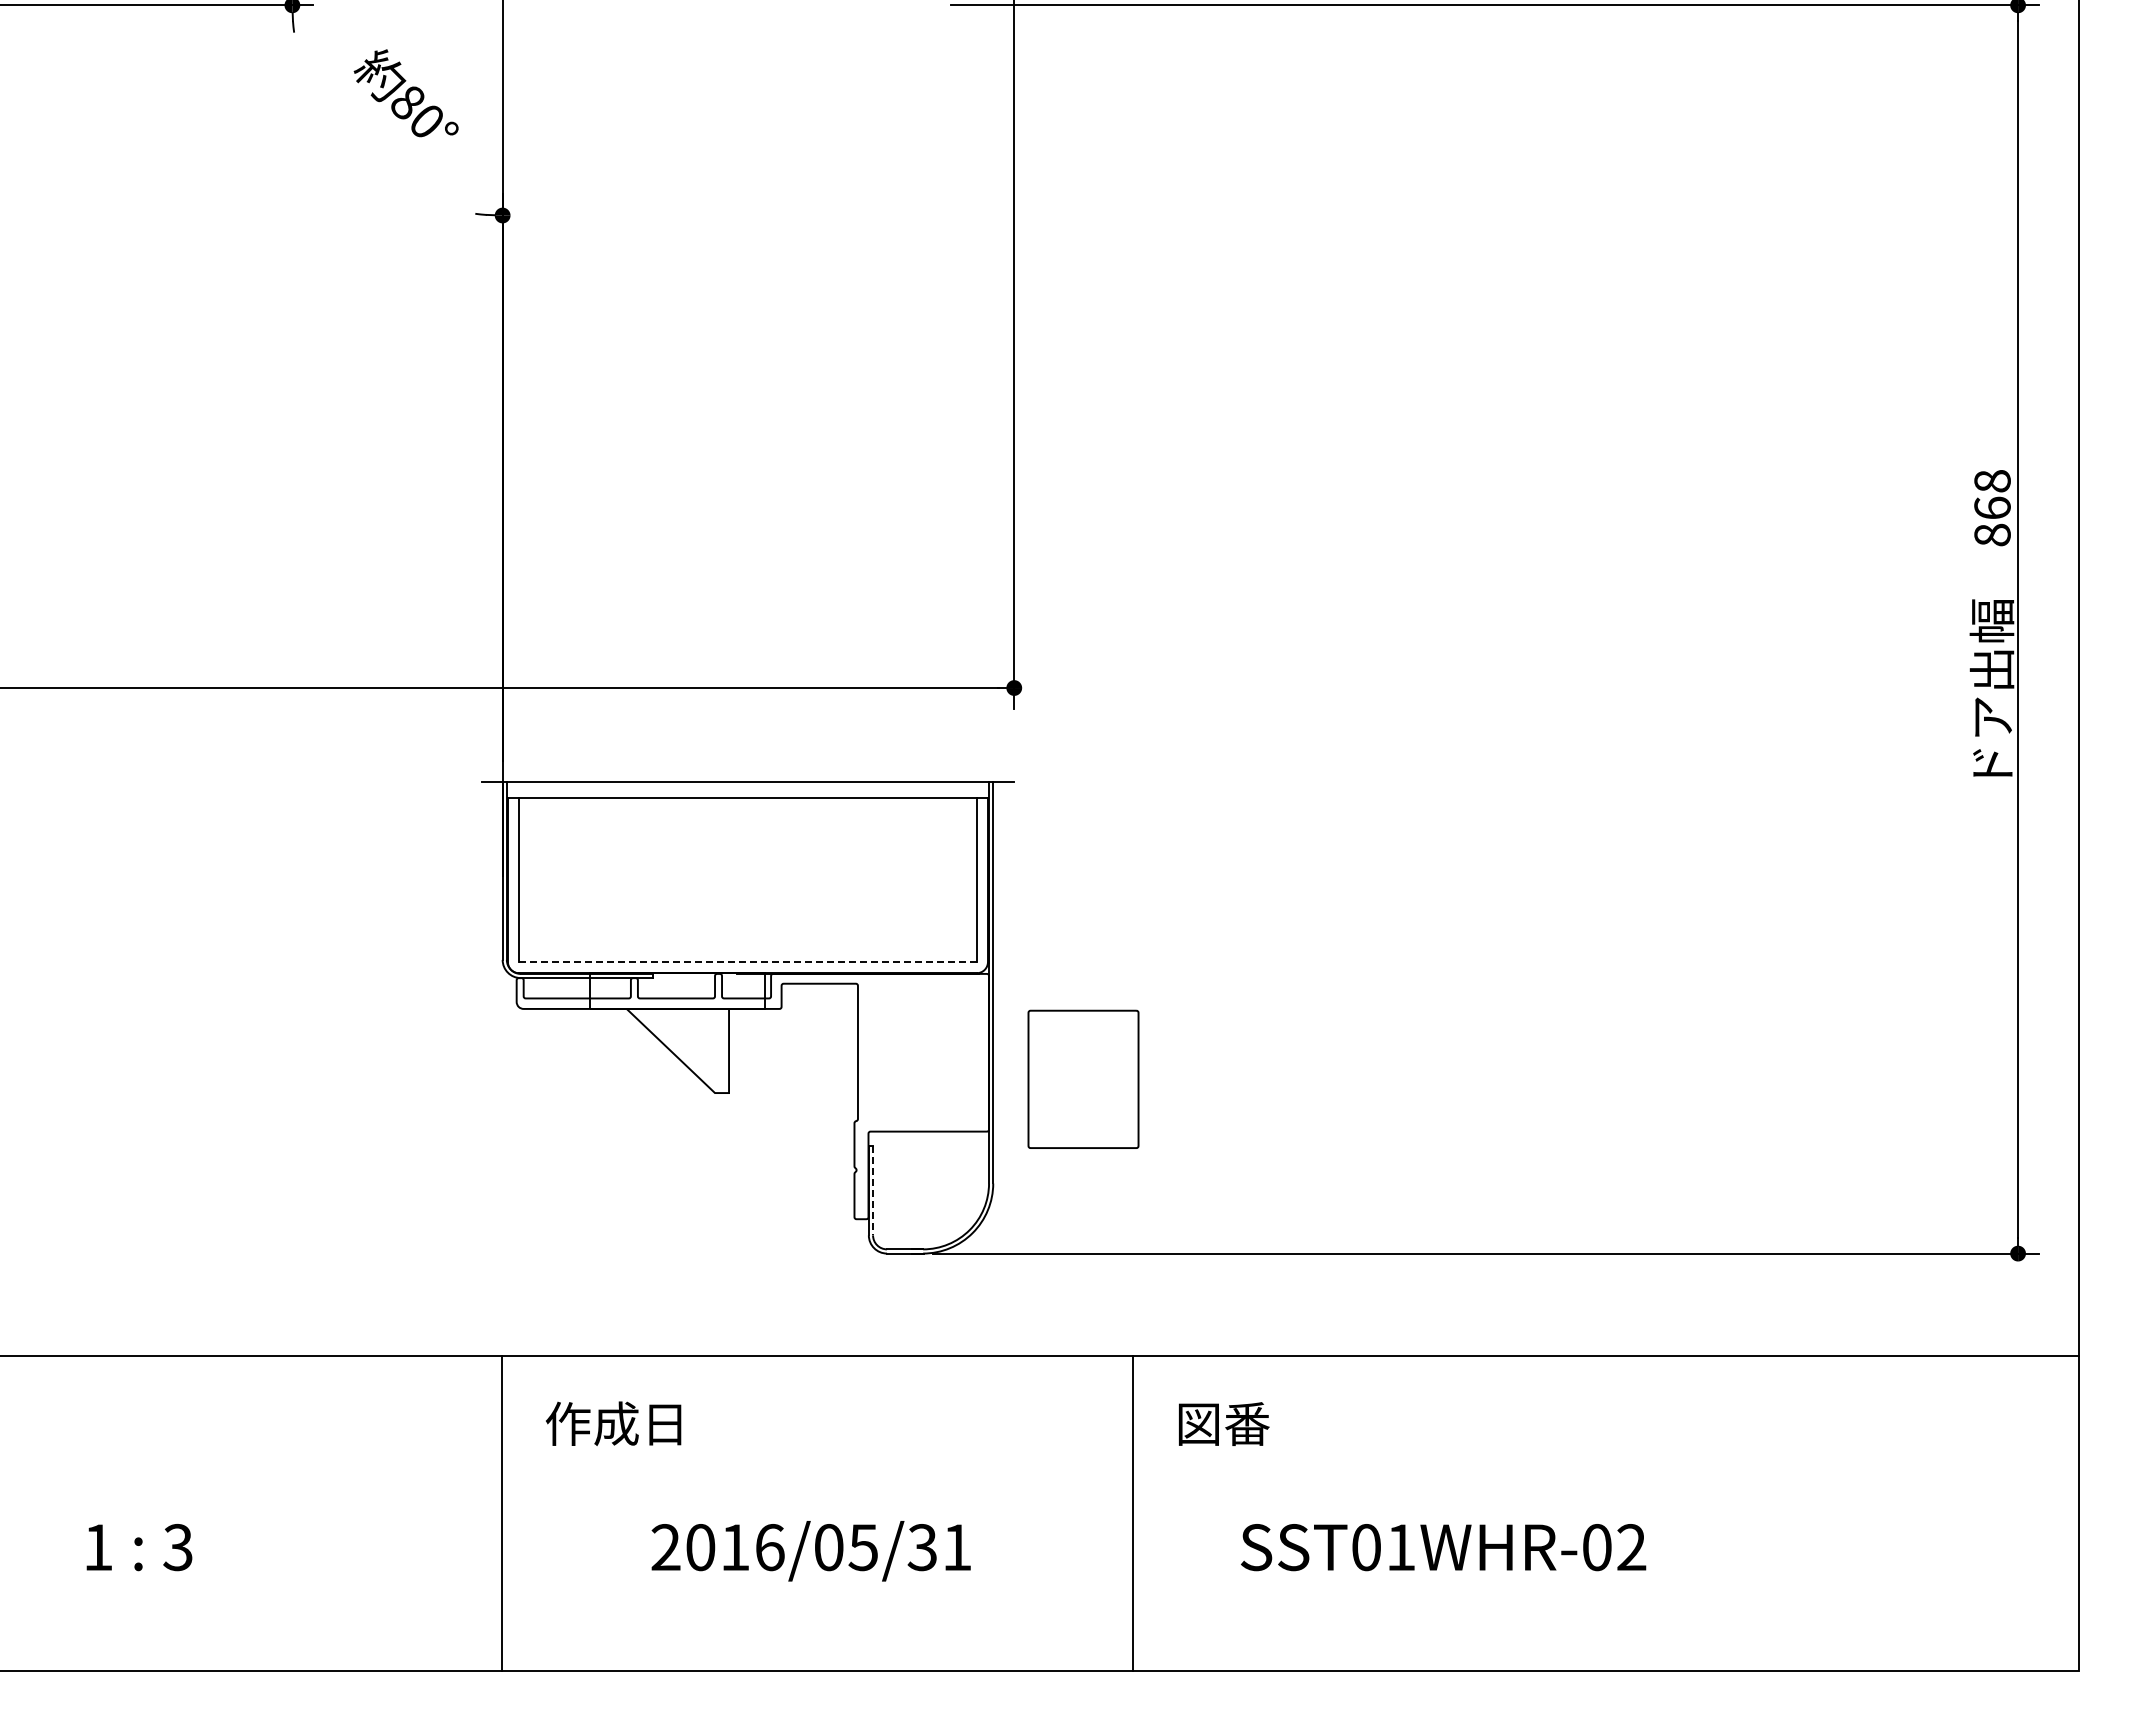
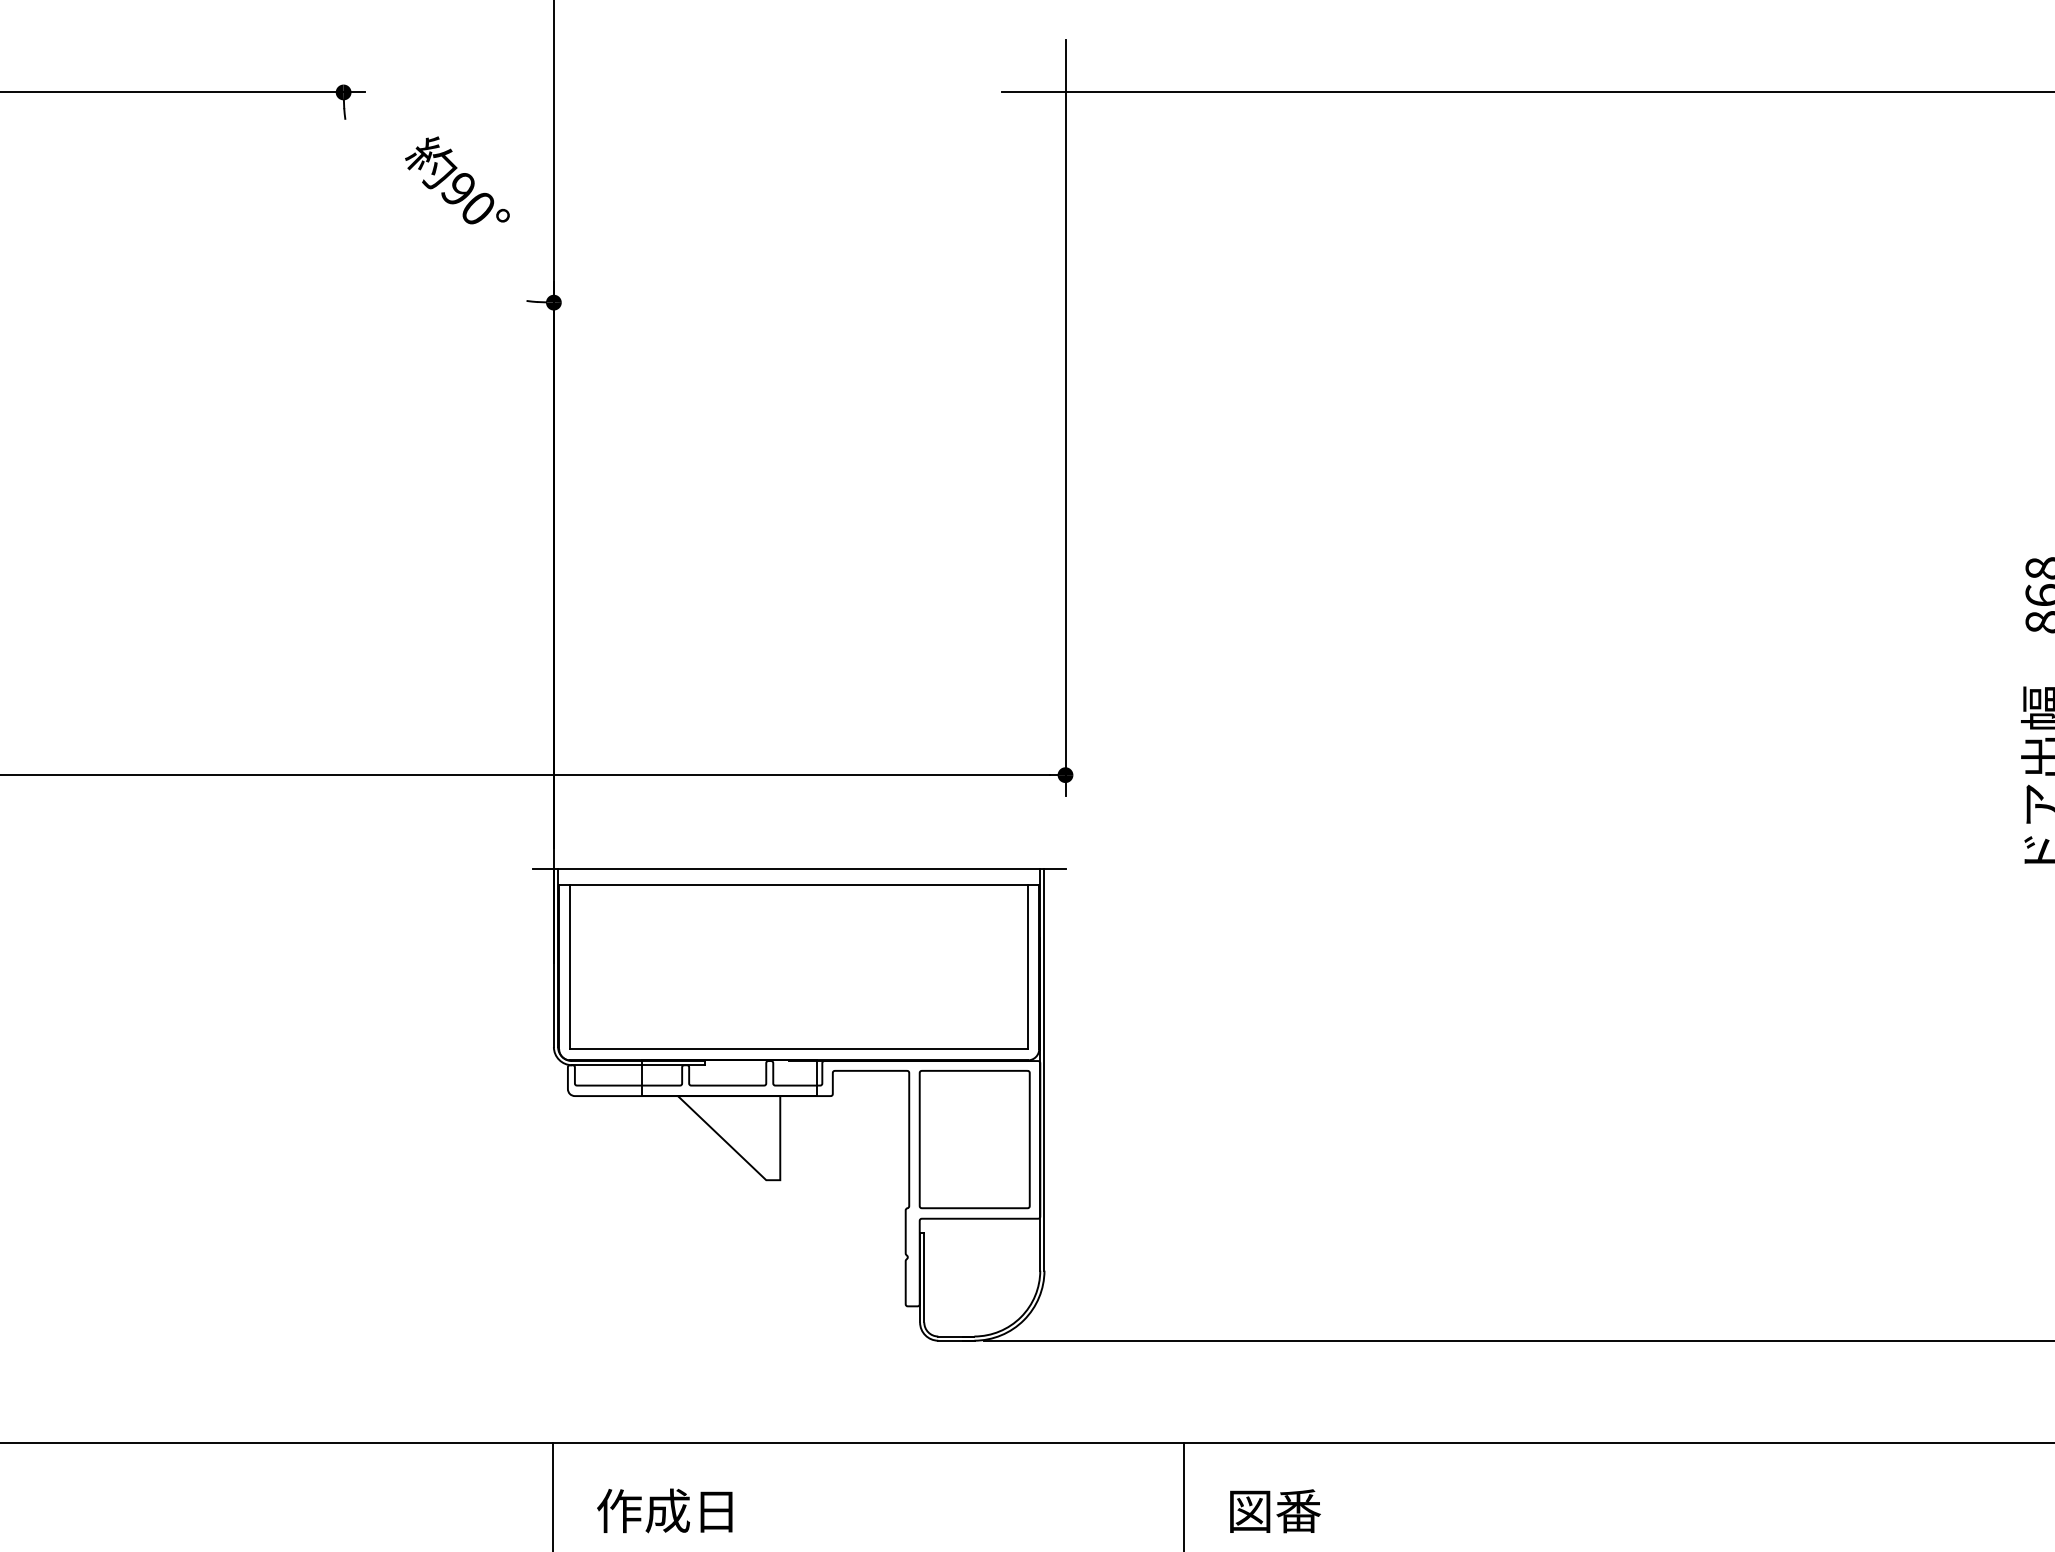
text: (407, 102) -> (458, 189), 80° -> 90°
line: (747, 962) -> (798, 1049), dashed -> solid
part: (1083, 1078) -> (974, 1138), moved
line: (873, 1190) -> (924, 1277), dashed -> solid

